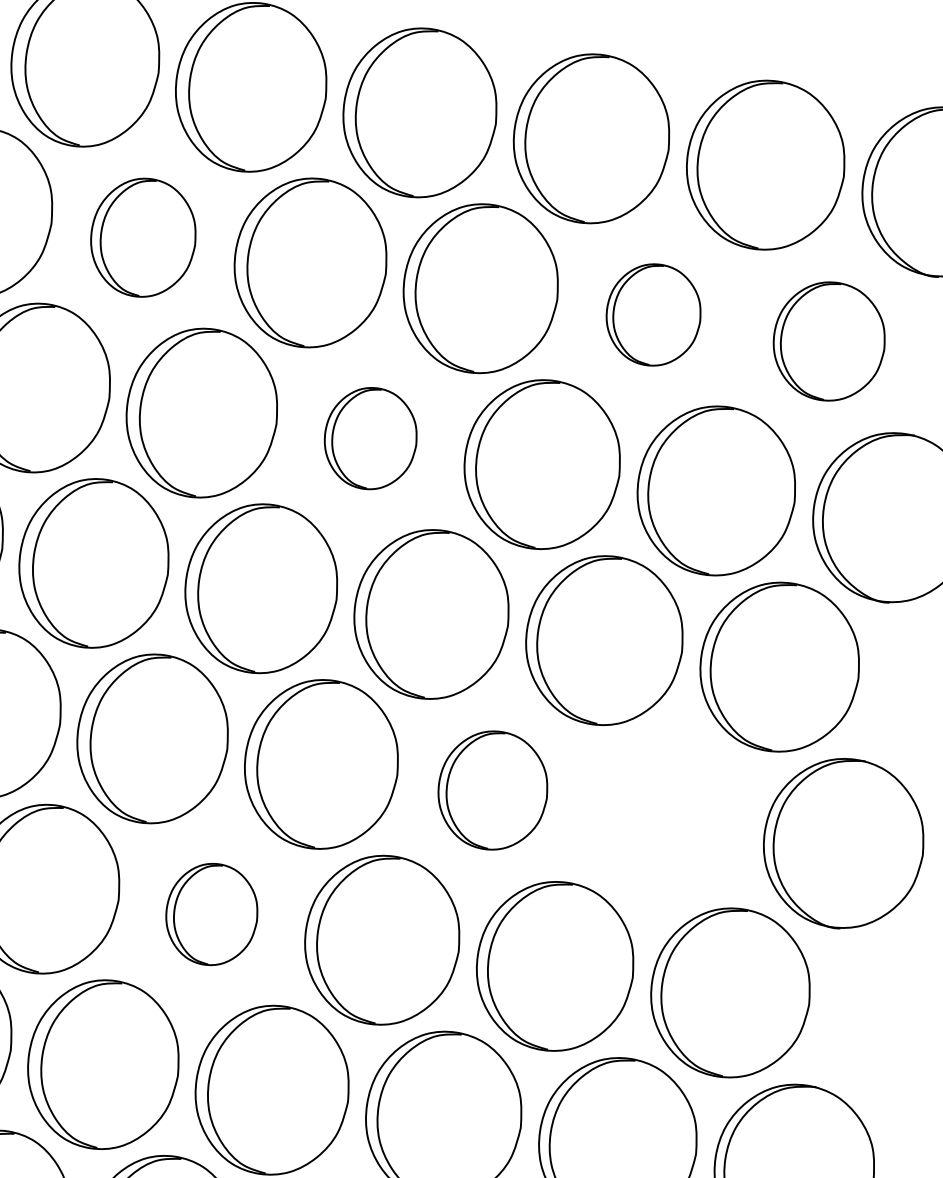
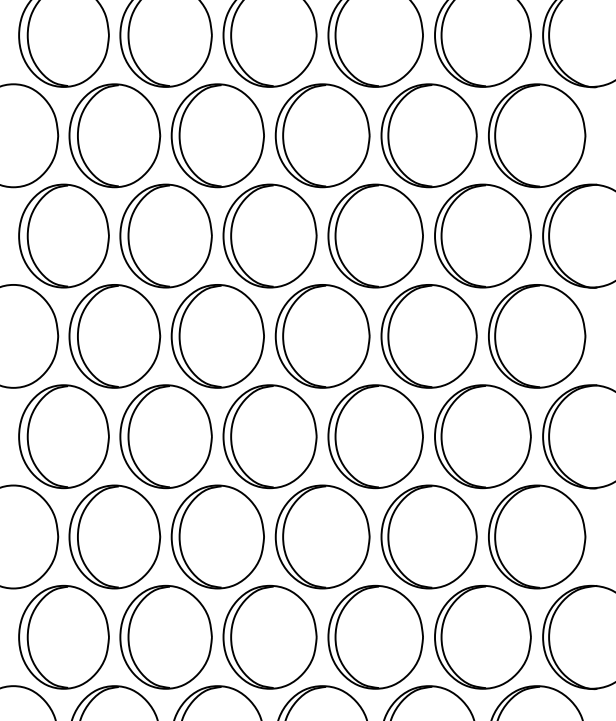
part: (142, 237) -> (114, 135), size x1.43
part: (652, 314) -> (428, 135), size x1.67
part: (829, 341) -> (537, 135), size x1.43
part: (370, 437) -> (269, 235), size x1.67
part: (492, 790) -> (375, 436), size x1.43
part: (666, 816) -> (482, 436), added
part: (211, 913) -> (217, 536), size x1.67

